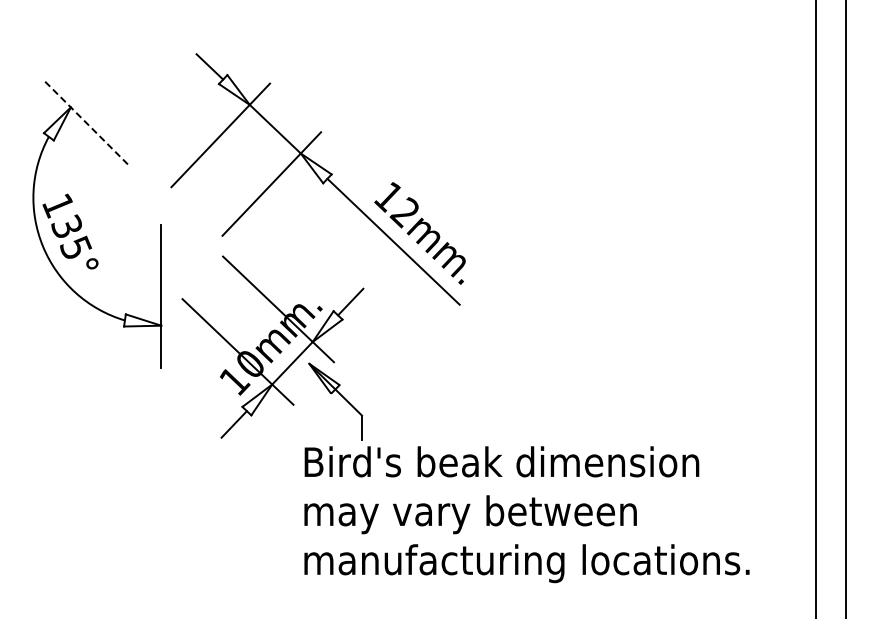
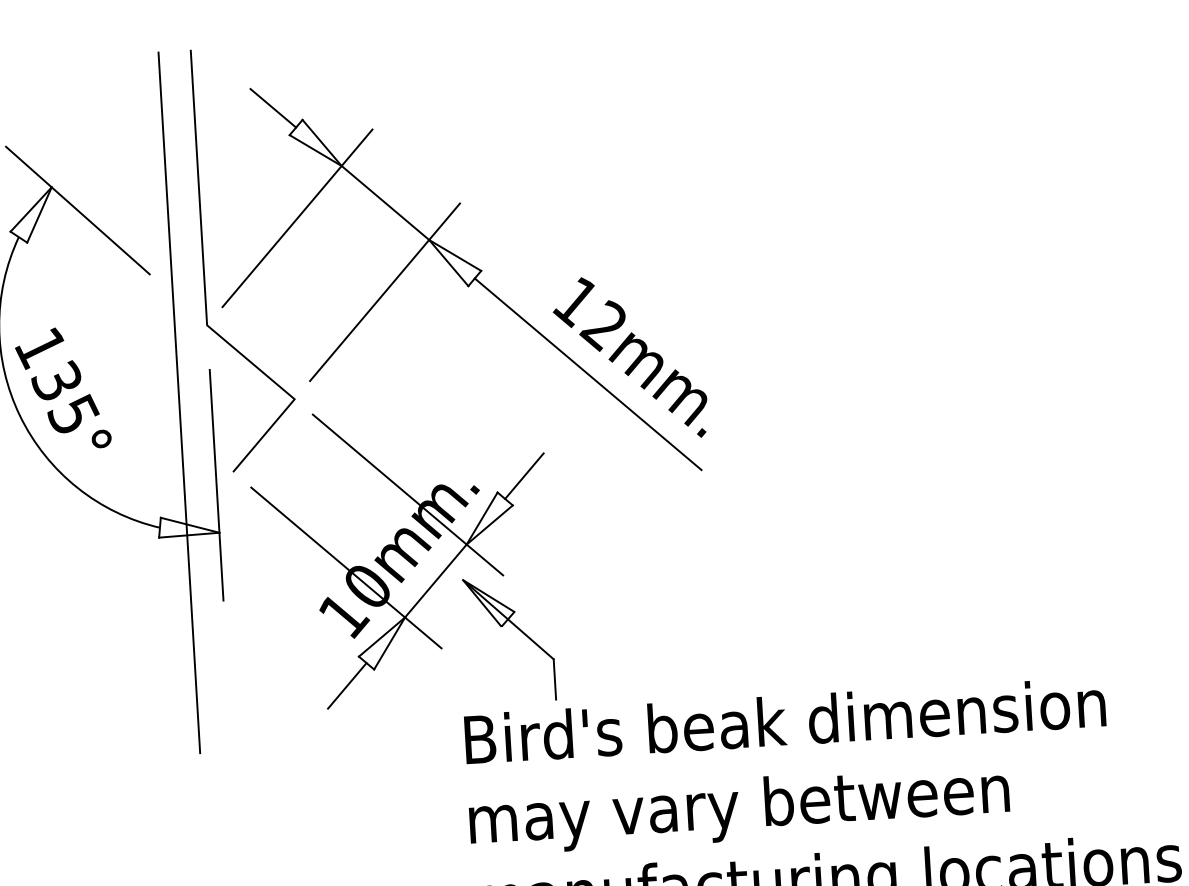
line: (85, 122) -> (76, 210), dashed -> solid
line: (162, 158) -> (205, 261), added
line: (141, 244) -> (179, 402), added

